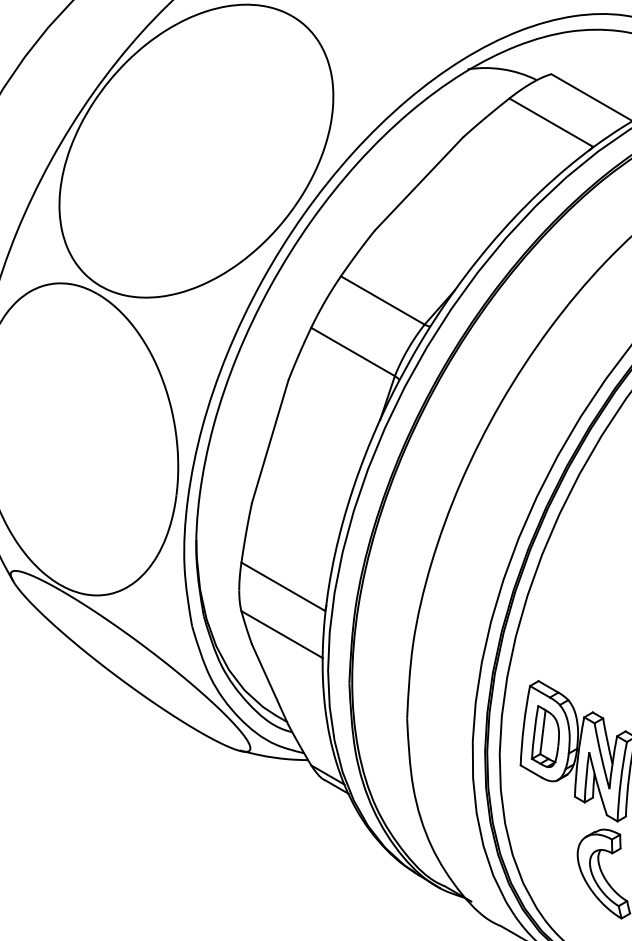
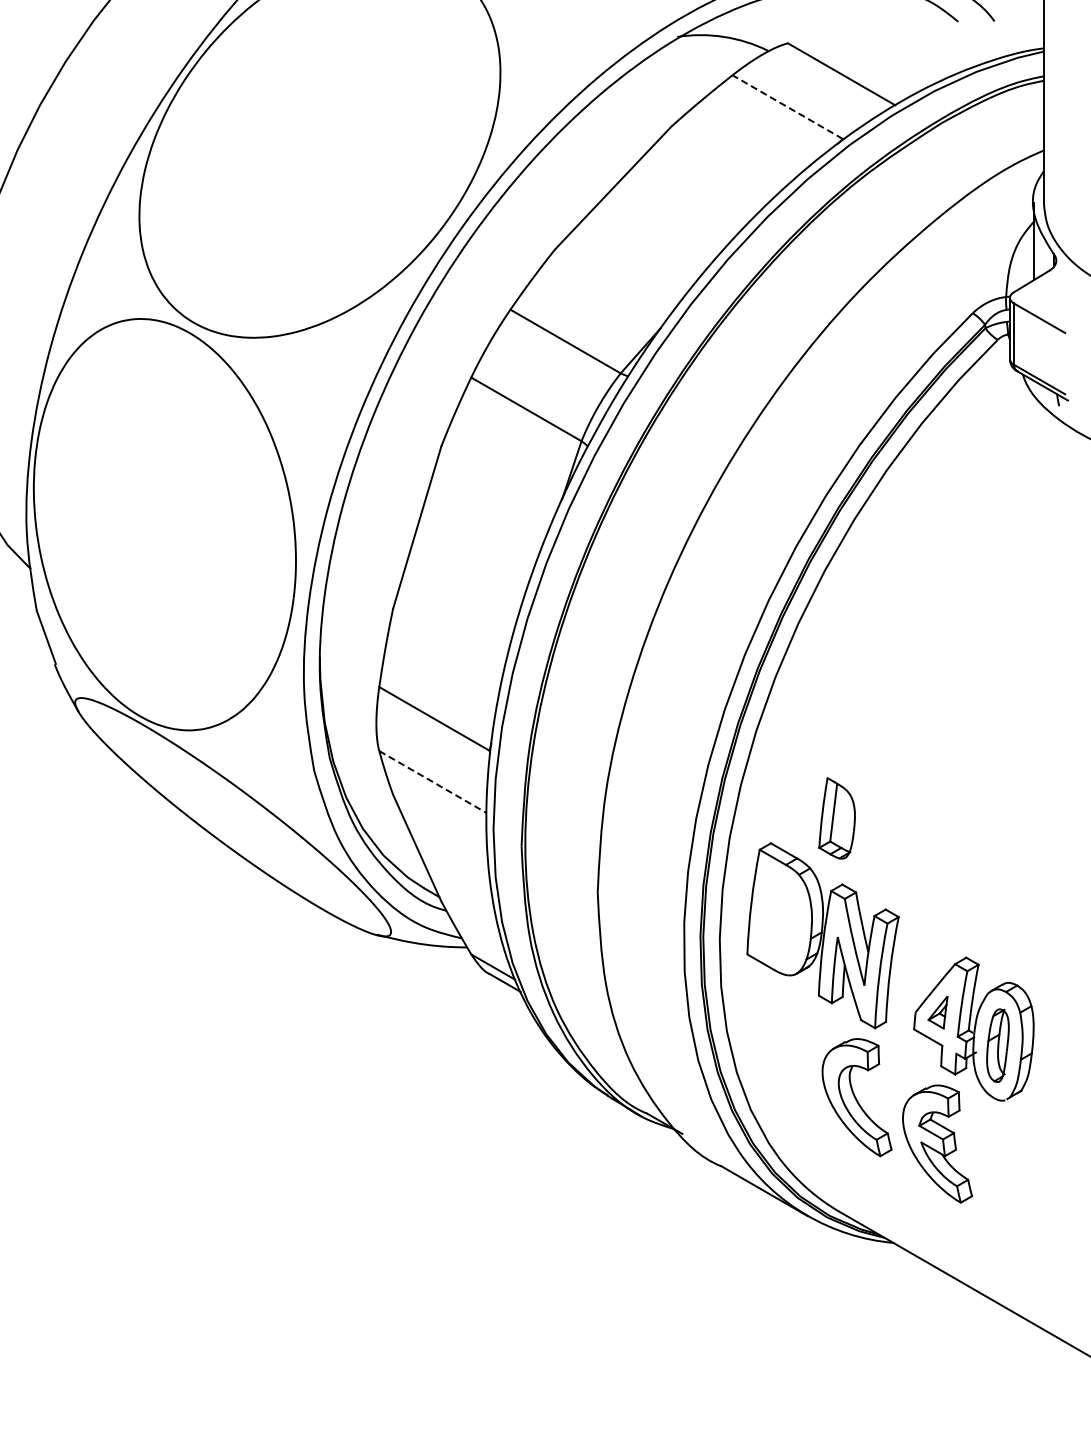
line: (551, 122) -> (787, 107), solid -> dashed
line: (281, 634) -> (432, 782), solid -> dashed
part: (545, 736) -> (836, 818), moved

